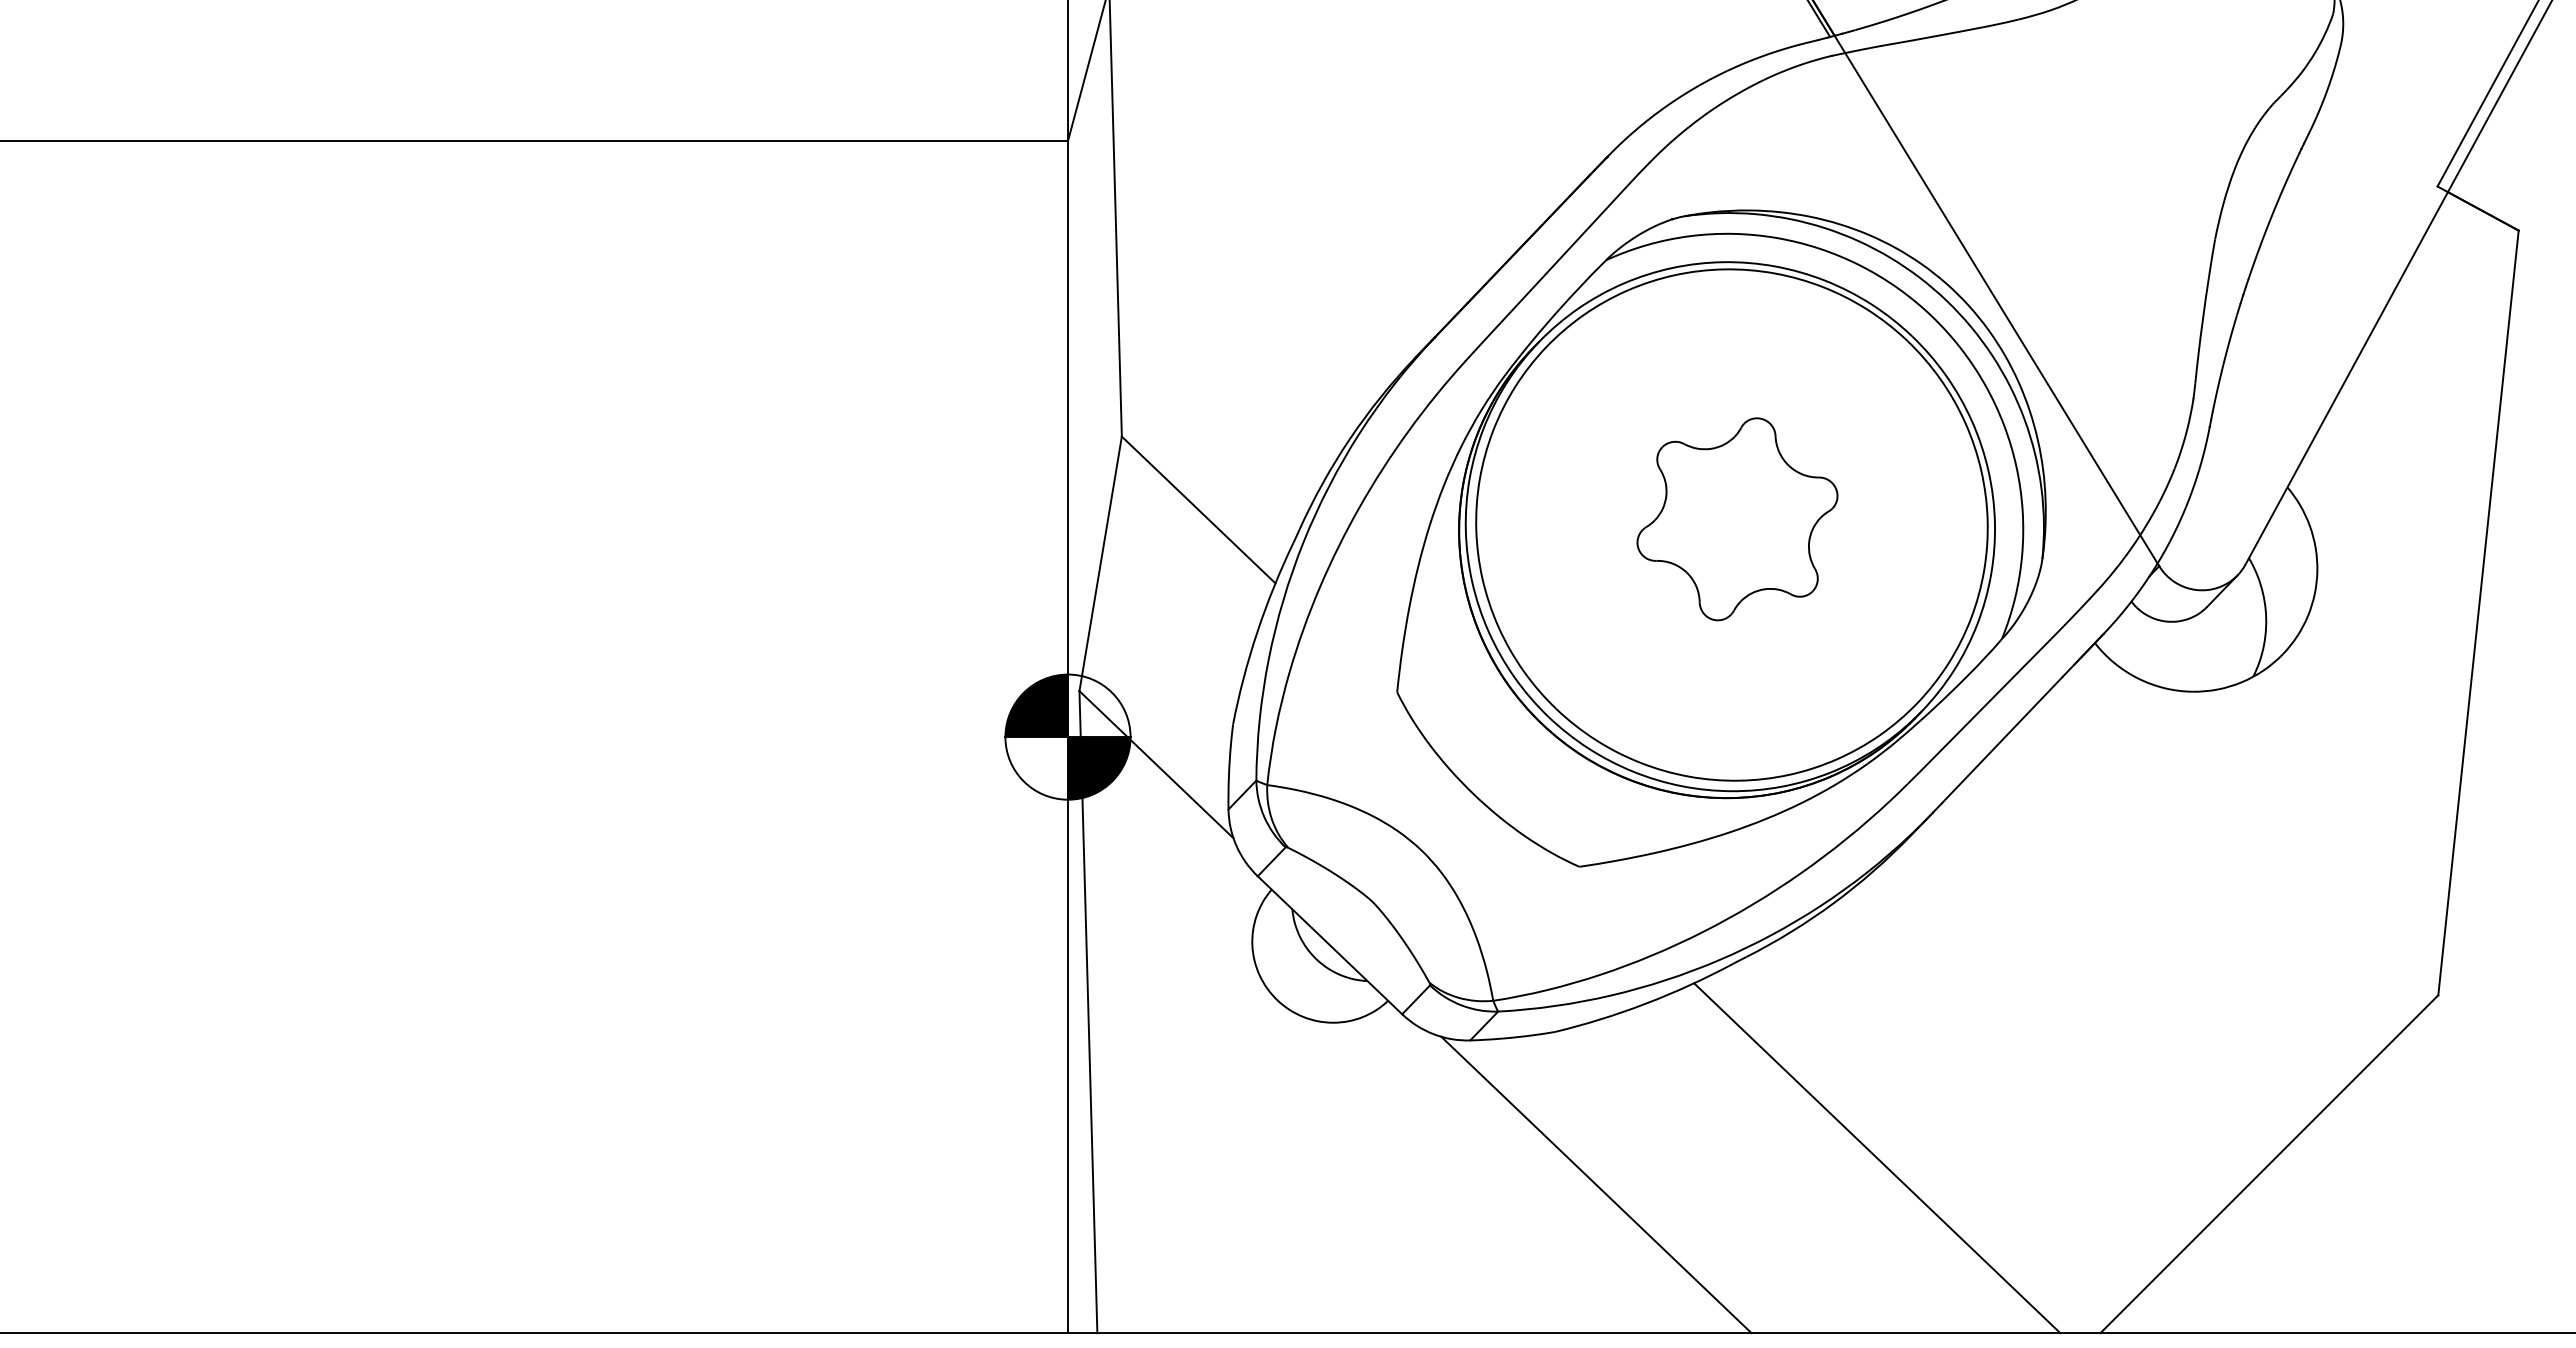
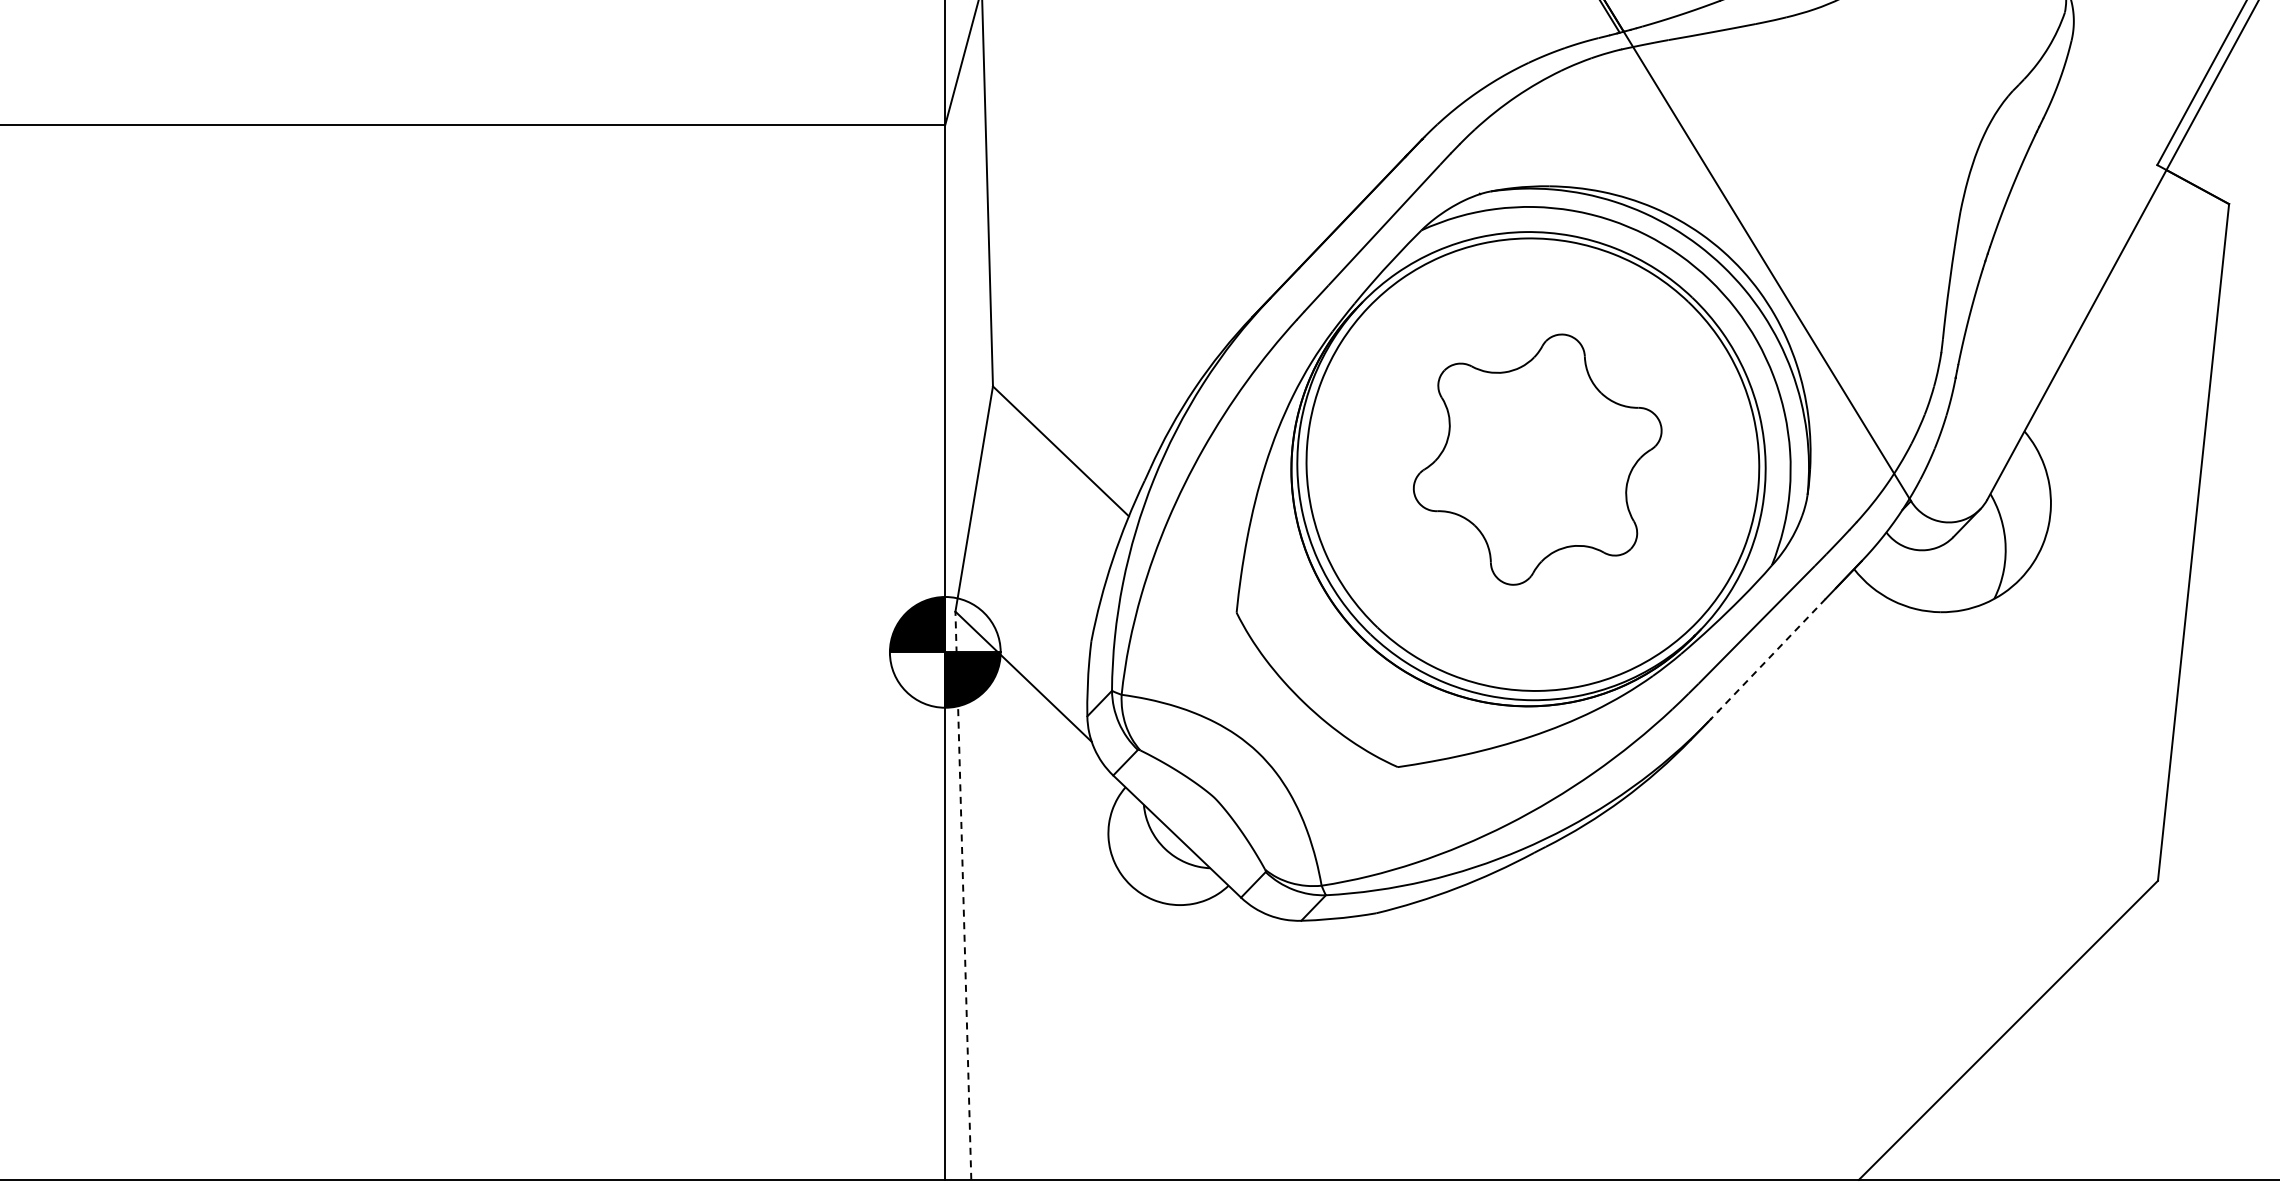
part: (1737, 519) -> (1537, 459), size x1.4
line: (1997, 745) -> (1767, 659), solid -> dashed
line: (1088, 1011) -> (963, 895), solid -> dashed
line: (1877, 1157) -> (1661, 1024), removed
line: (1595, 1184) -> (1412, 1048), removed

